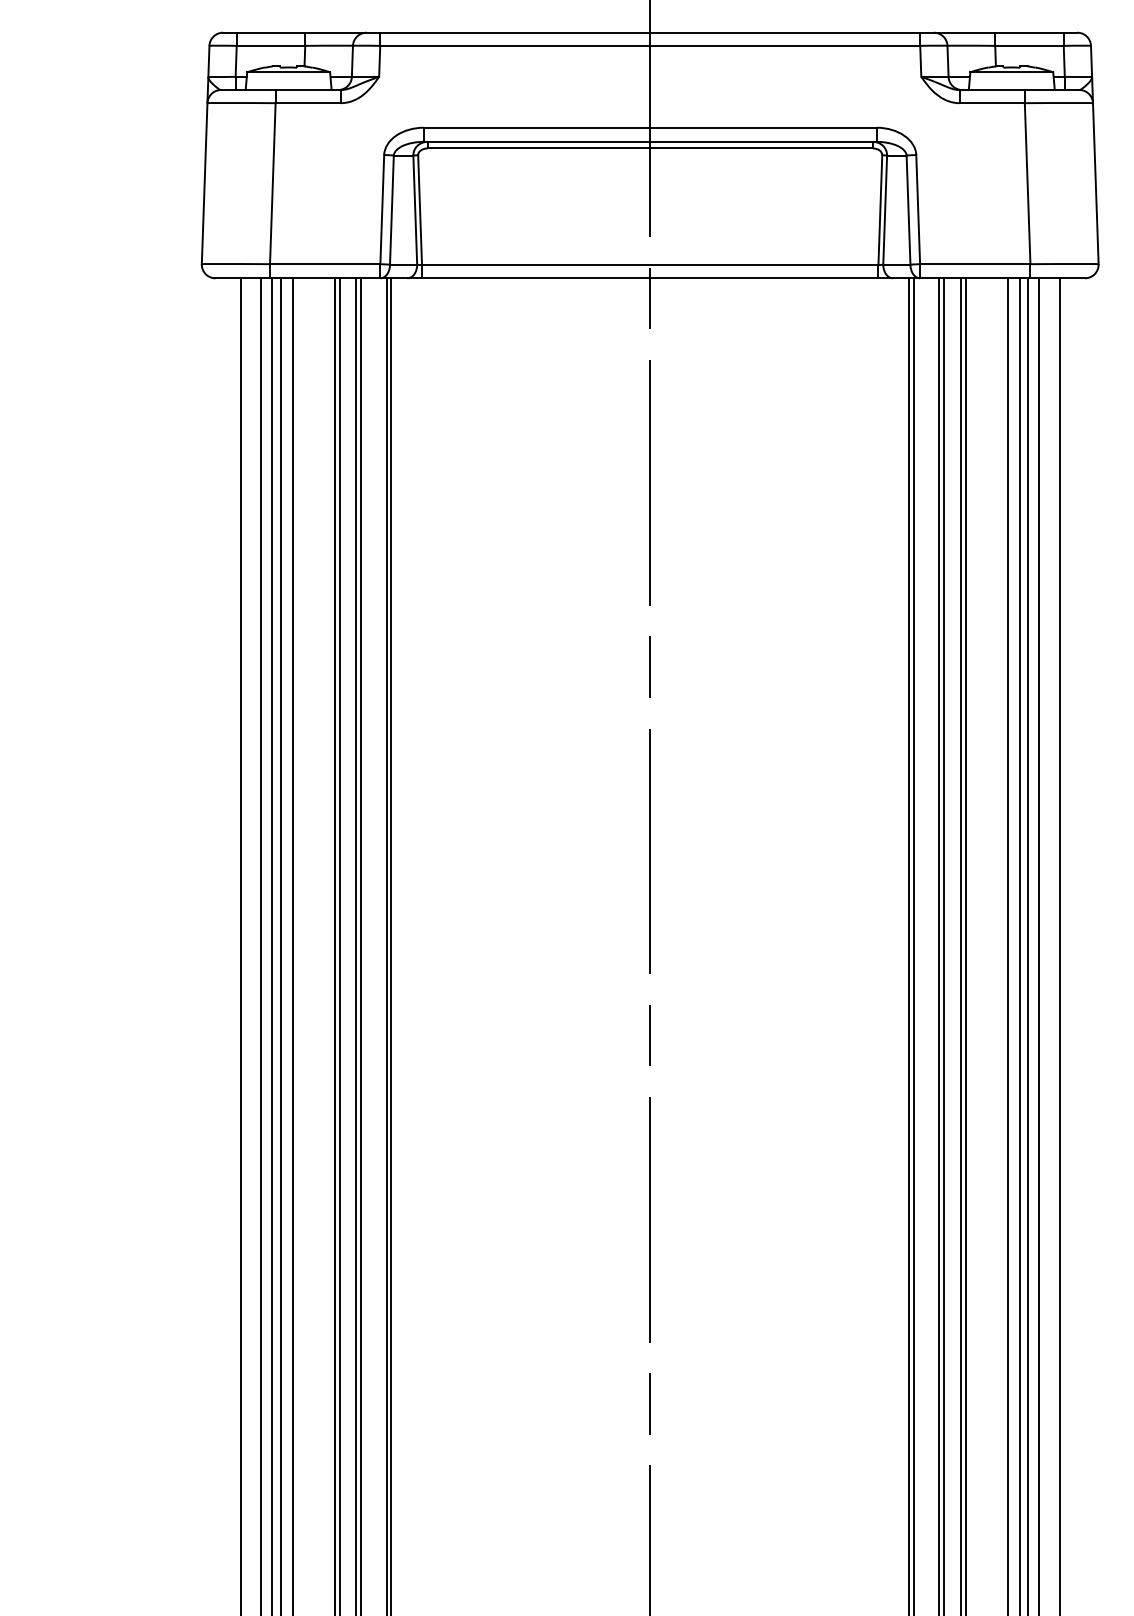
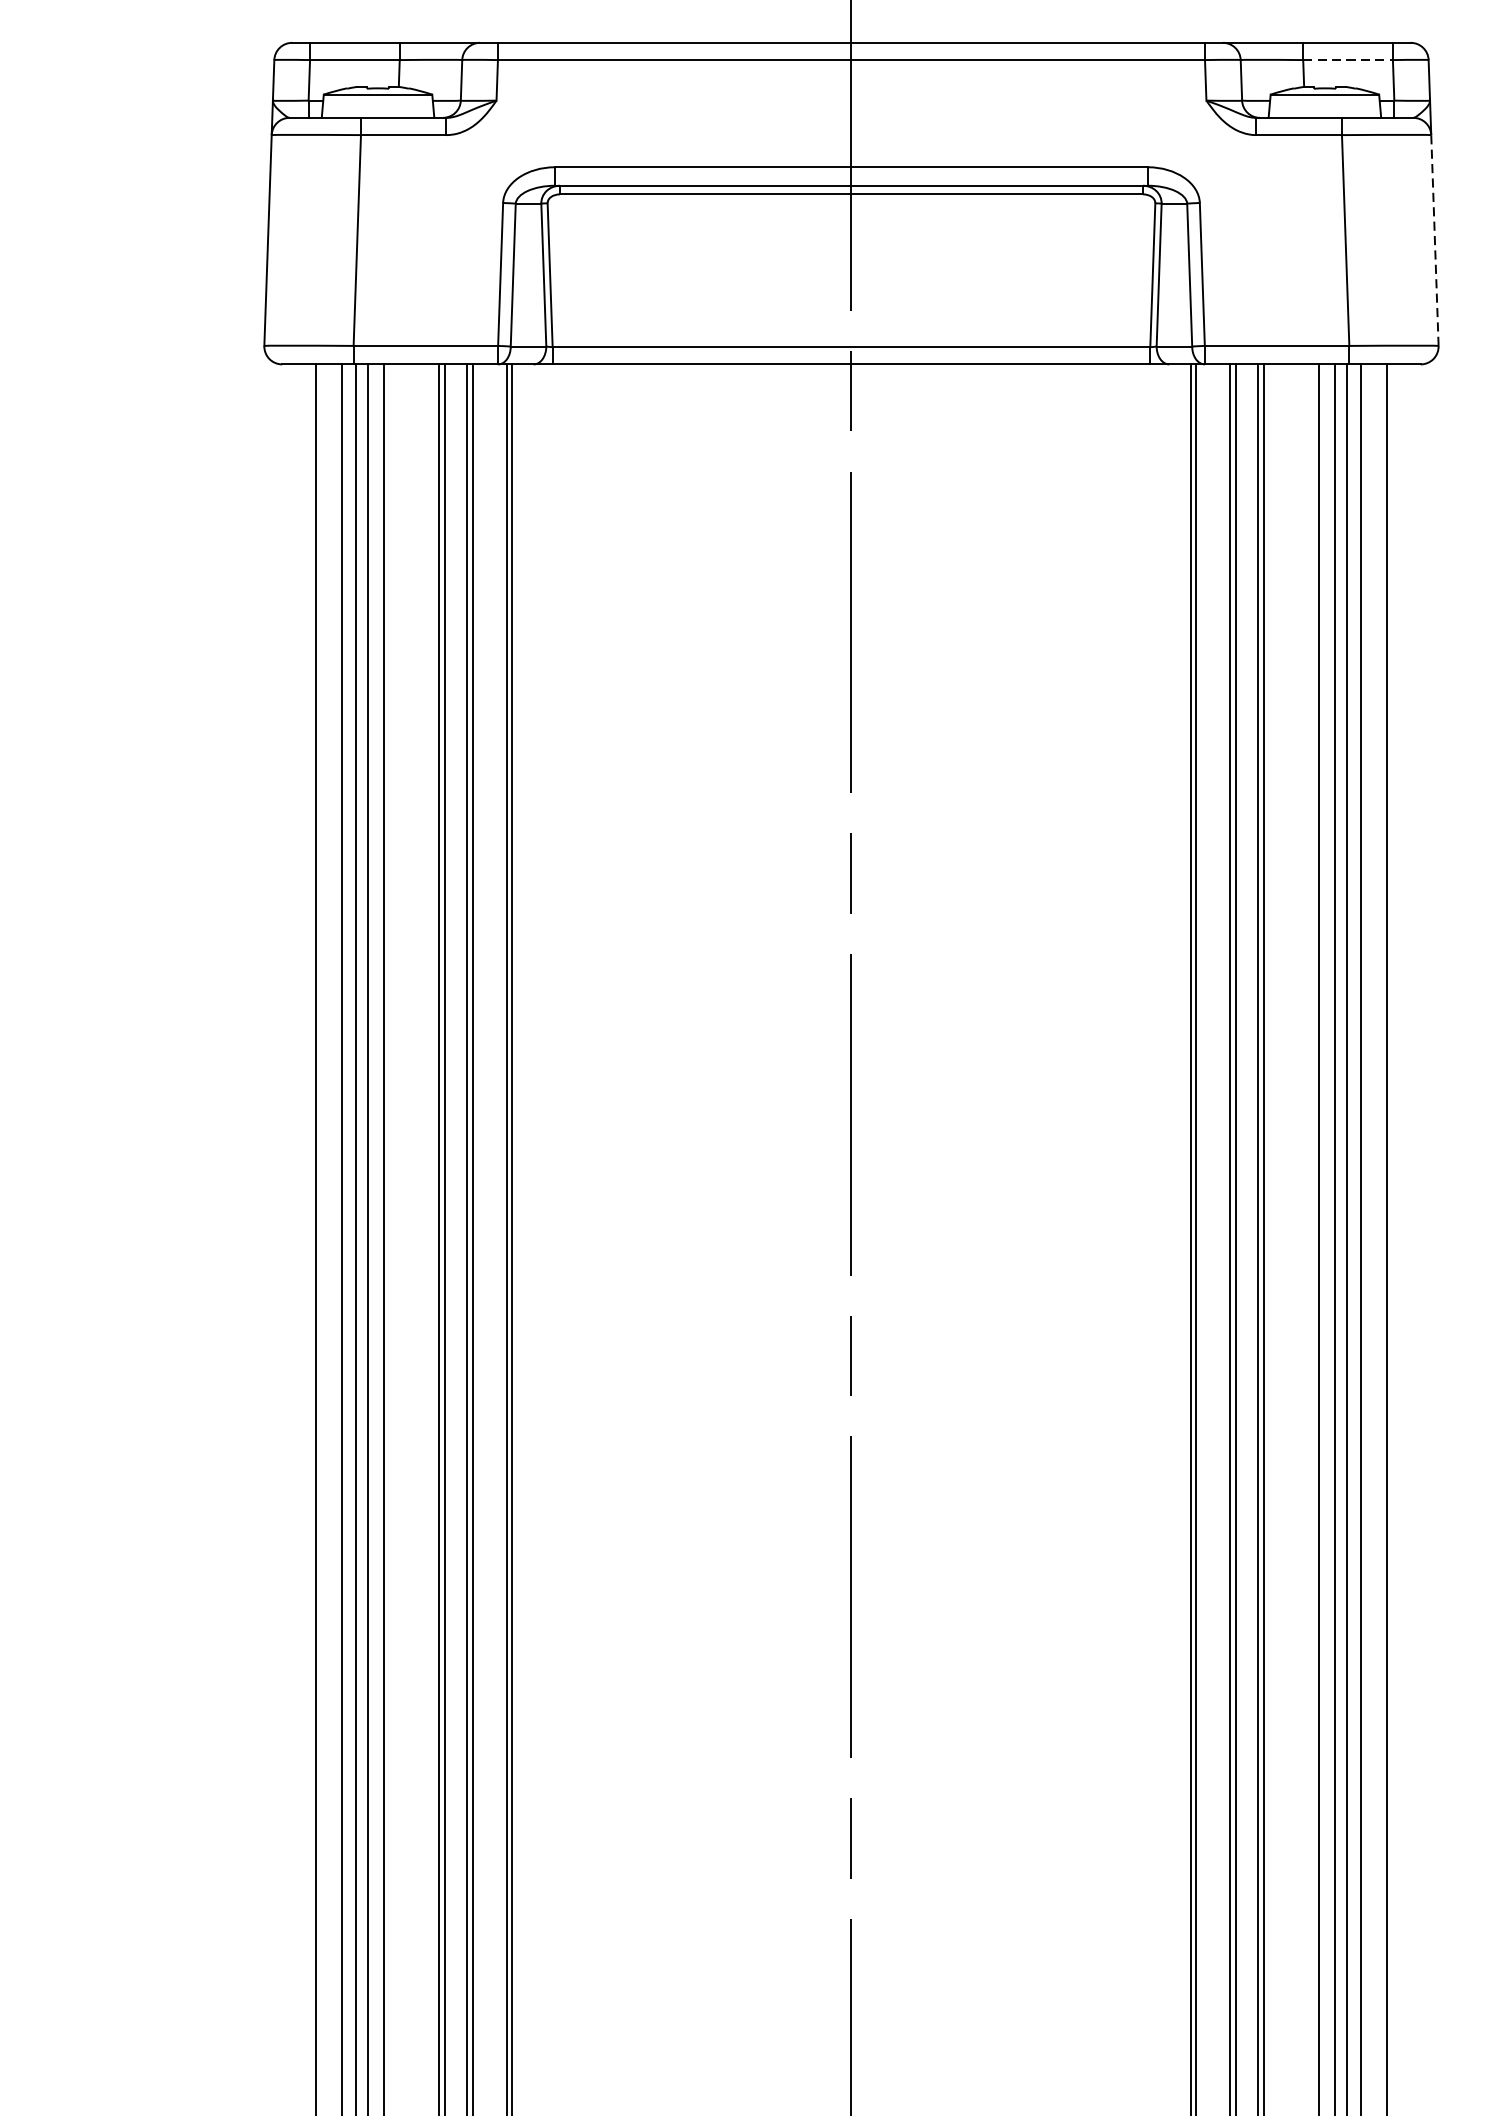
line: (1029, 45) -> (1348, 59), solid -> dashed
line: (1095, 183) -> (1434, 240), solid -> dashed

